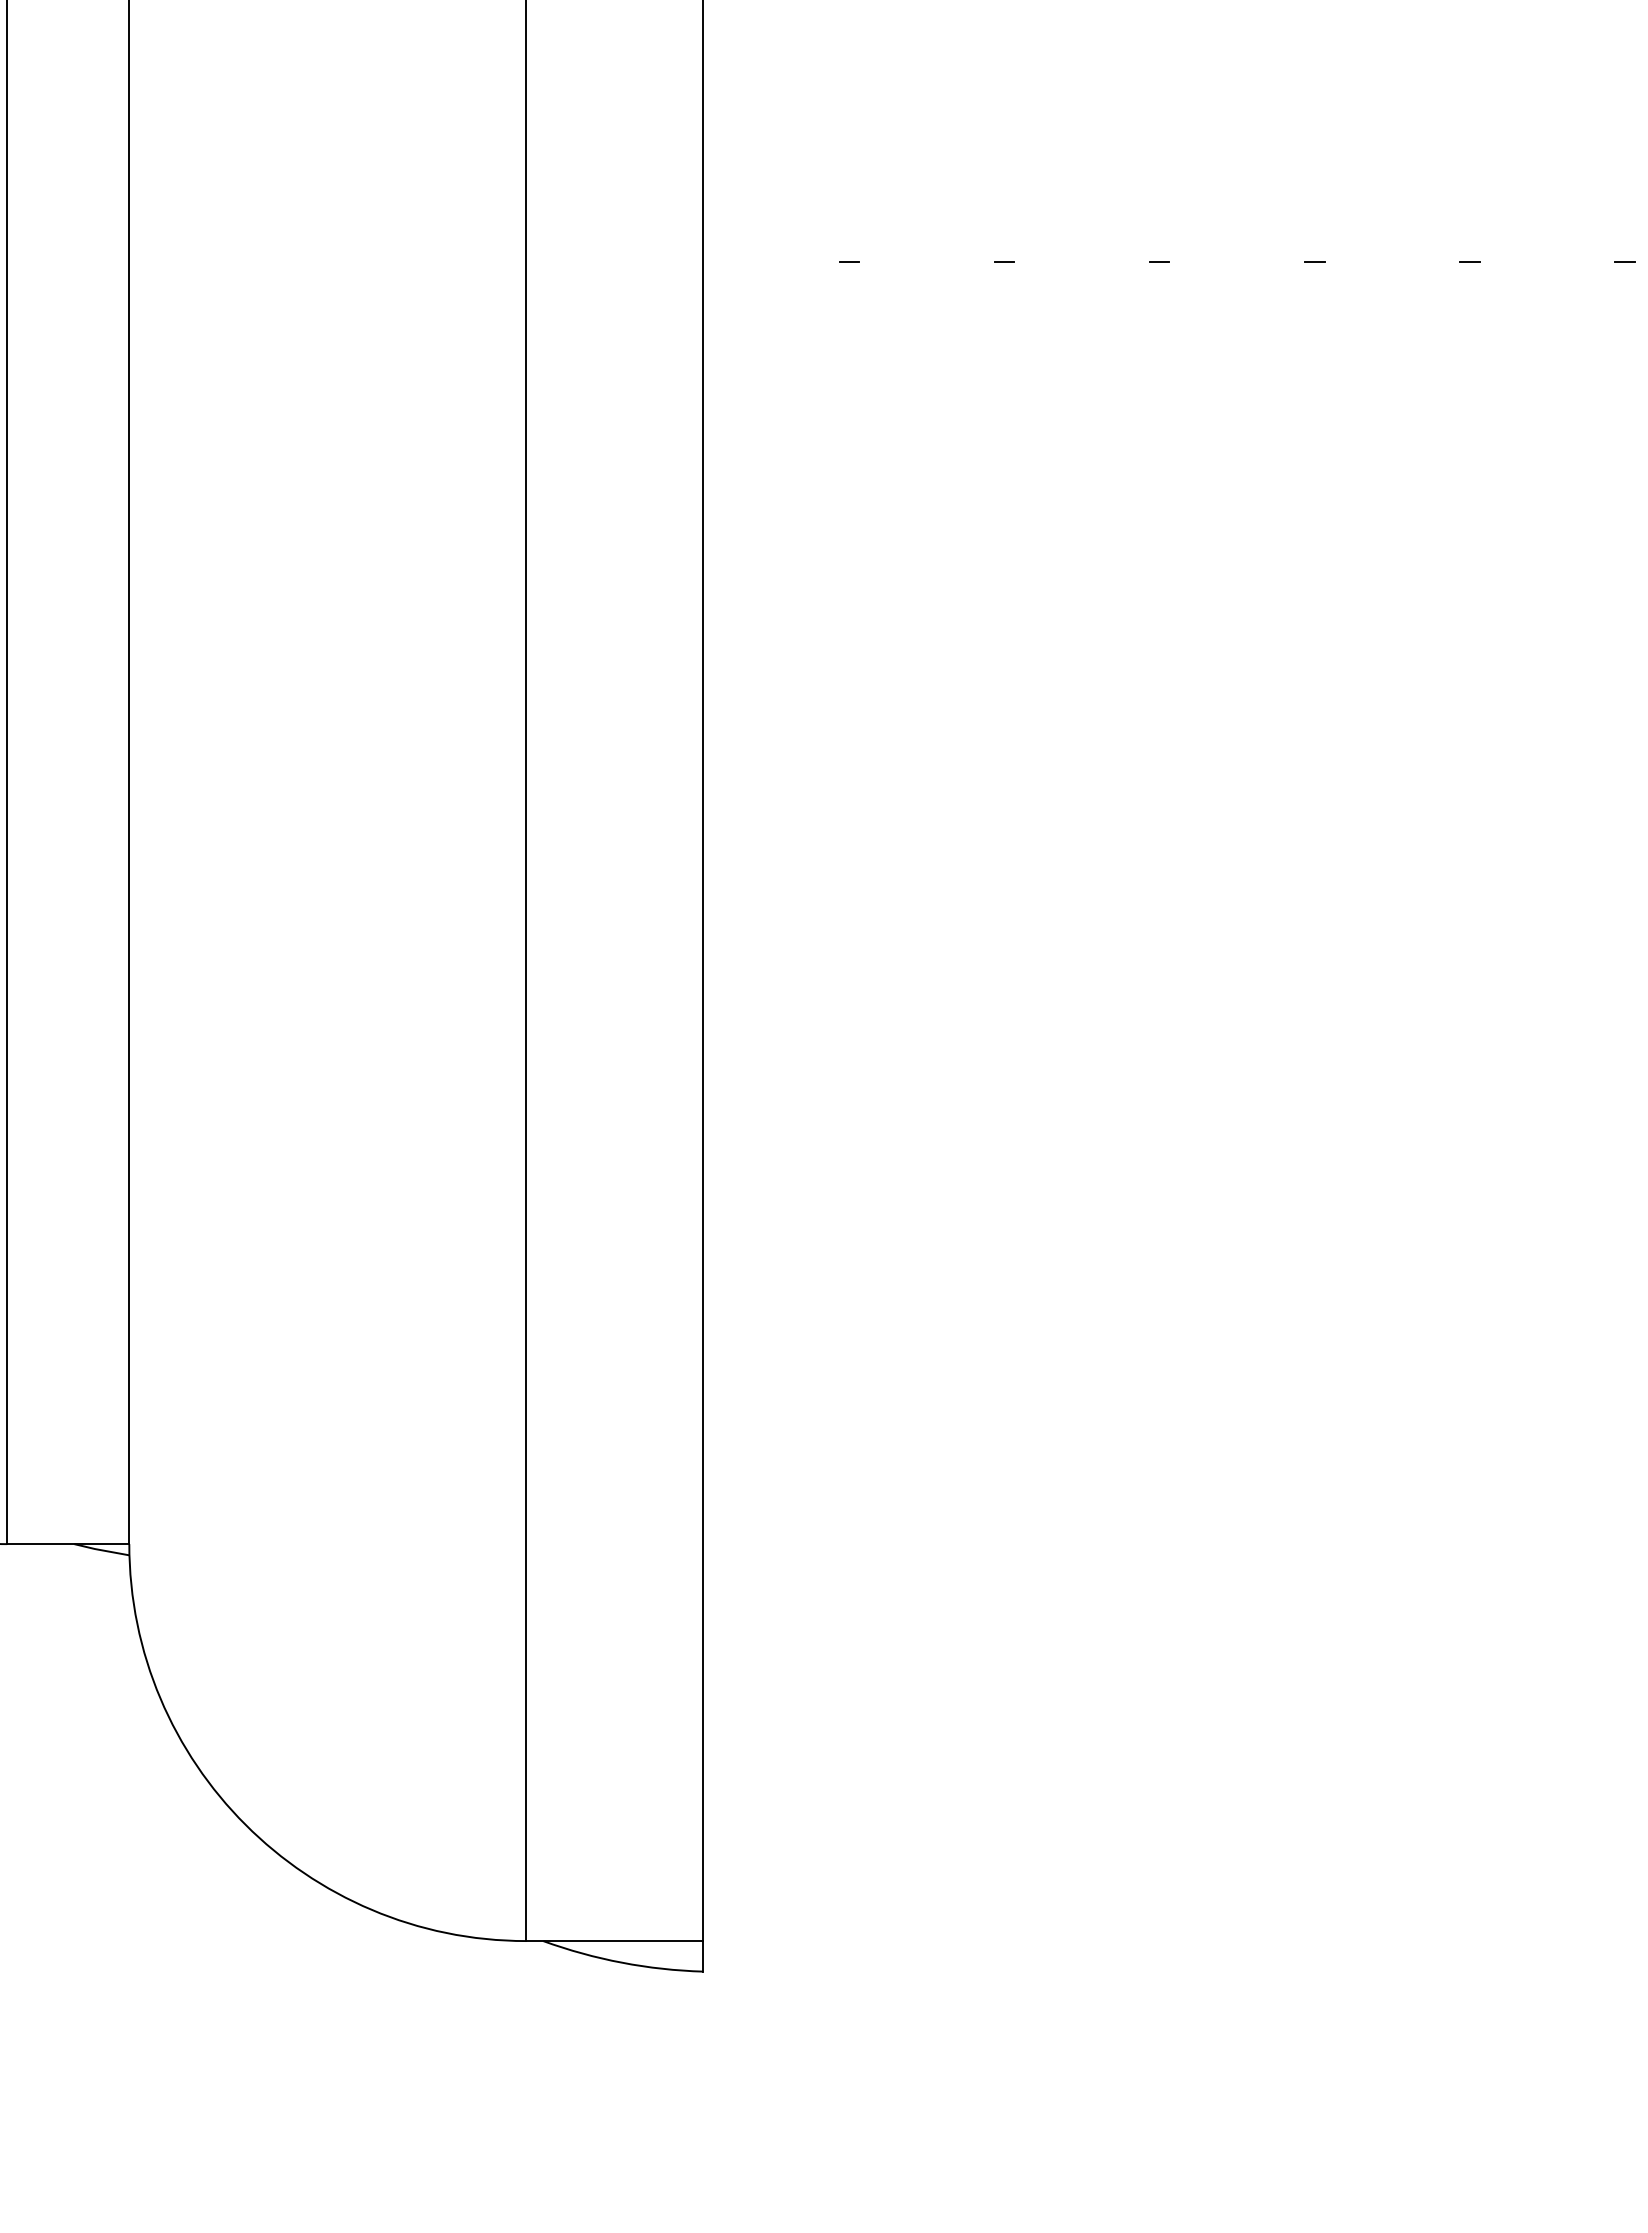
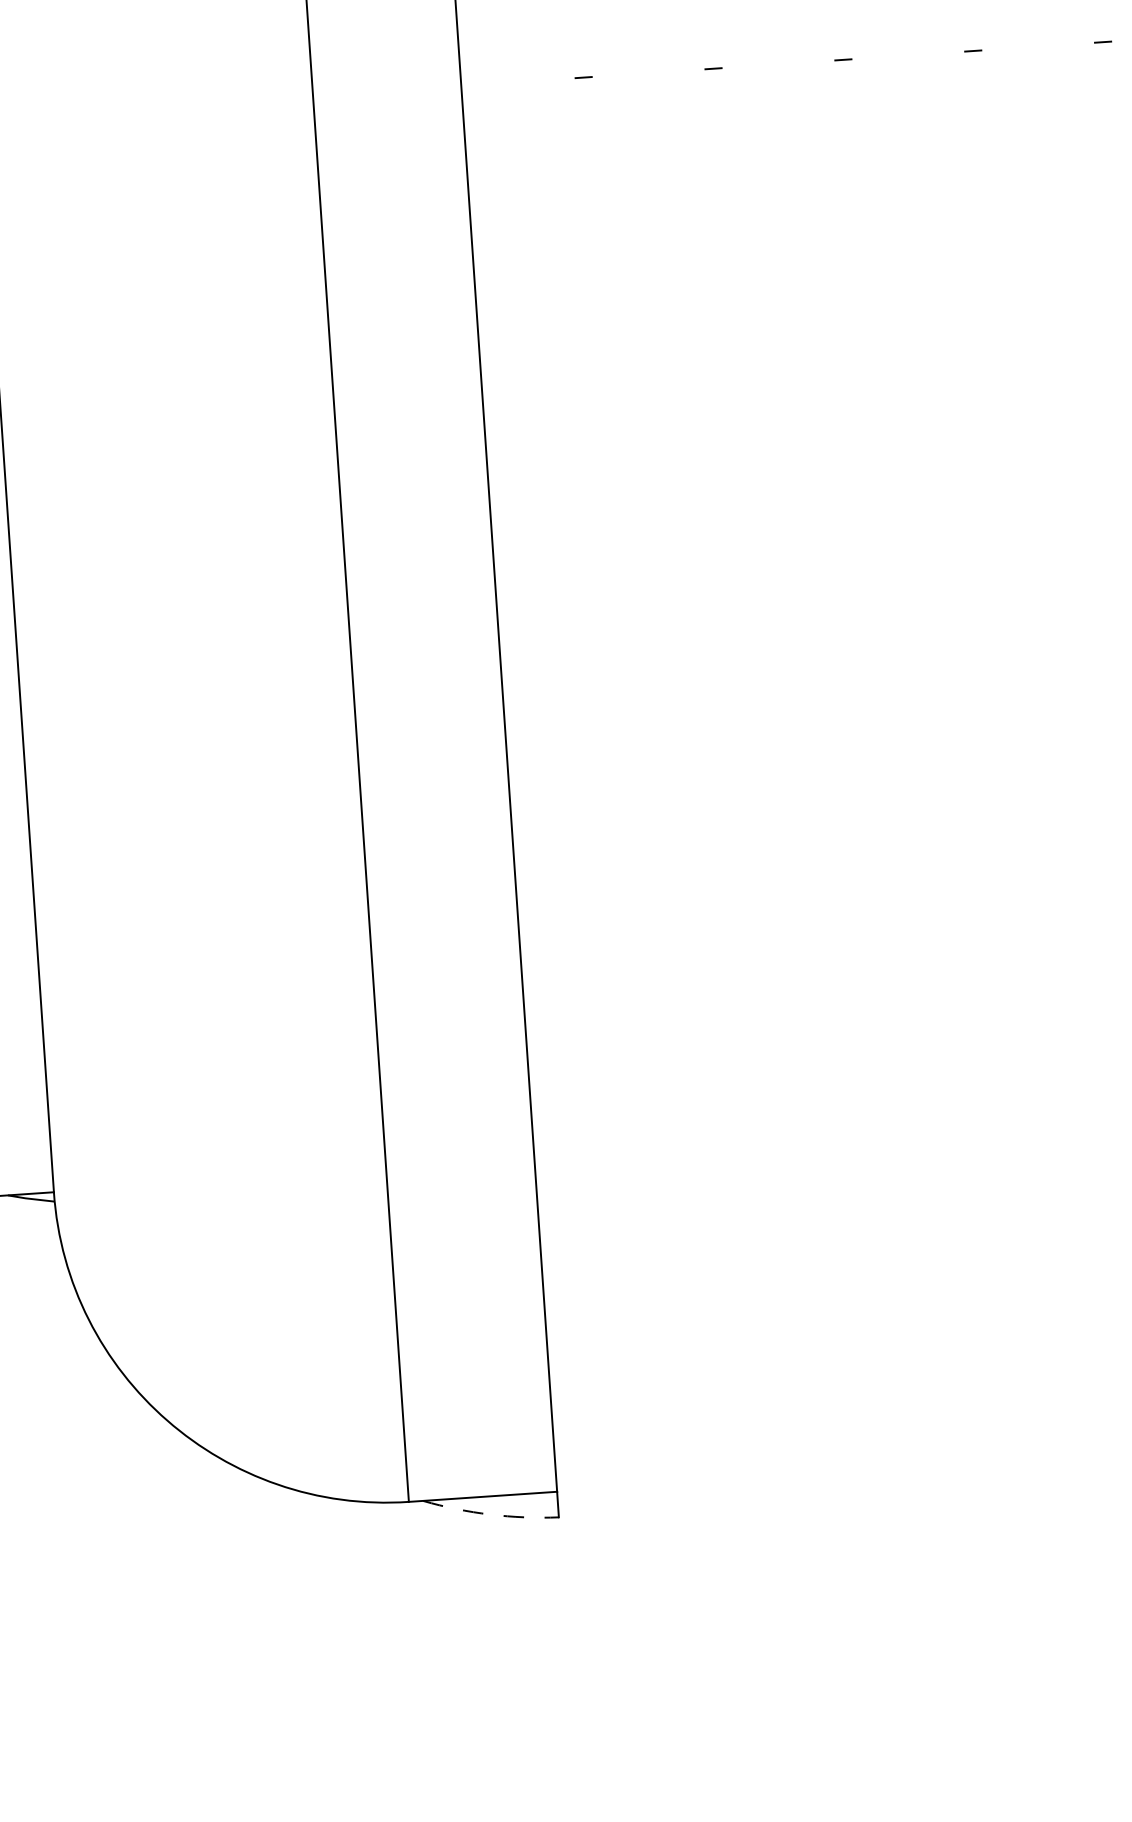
arc: (622, 1962) -> (490, 1514), solid -> dashed

